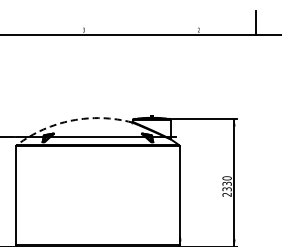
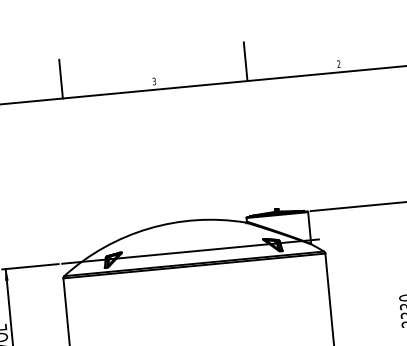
line: (26, 23) -> (61, 79), added
line: (141, 23) -> (245, 62), added
arc: (72, 120) -> (149, 228), dashed -> solid

